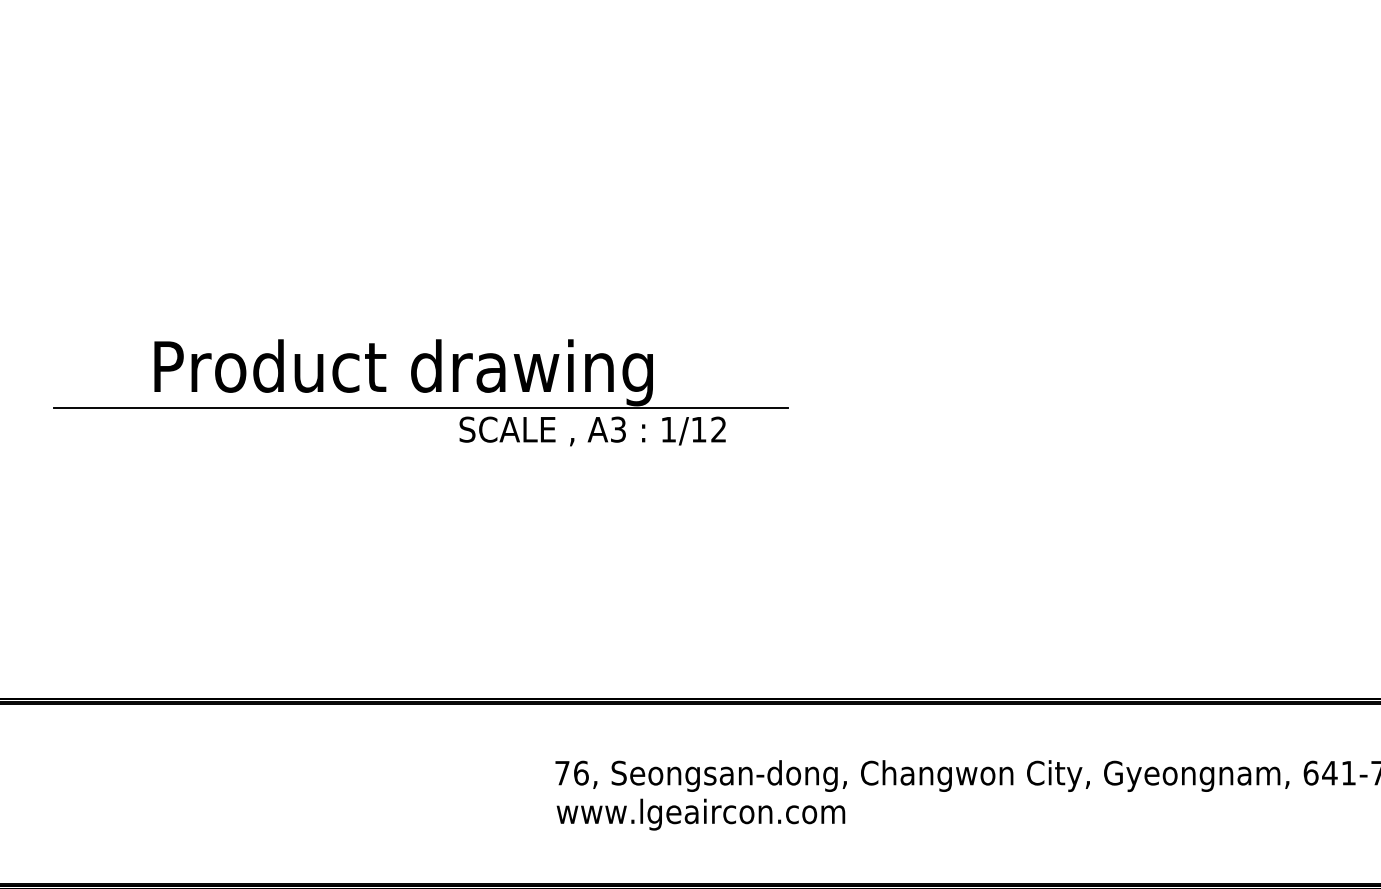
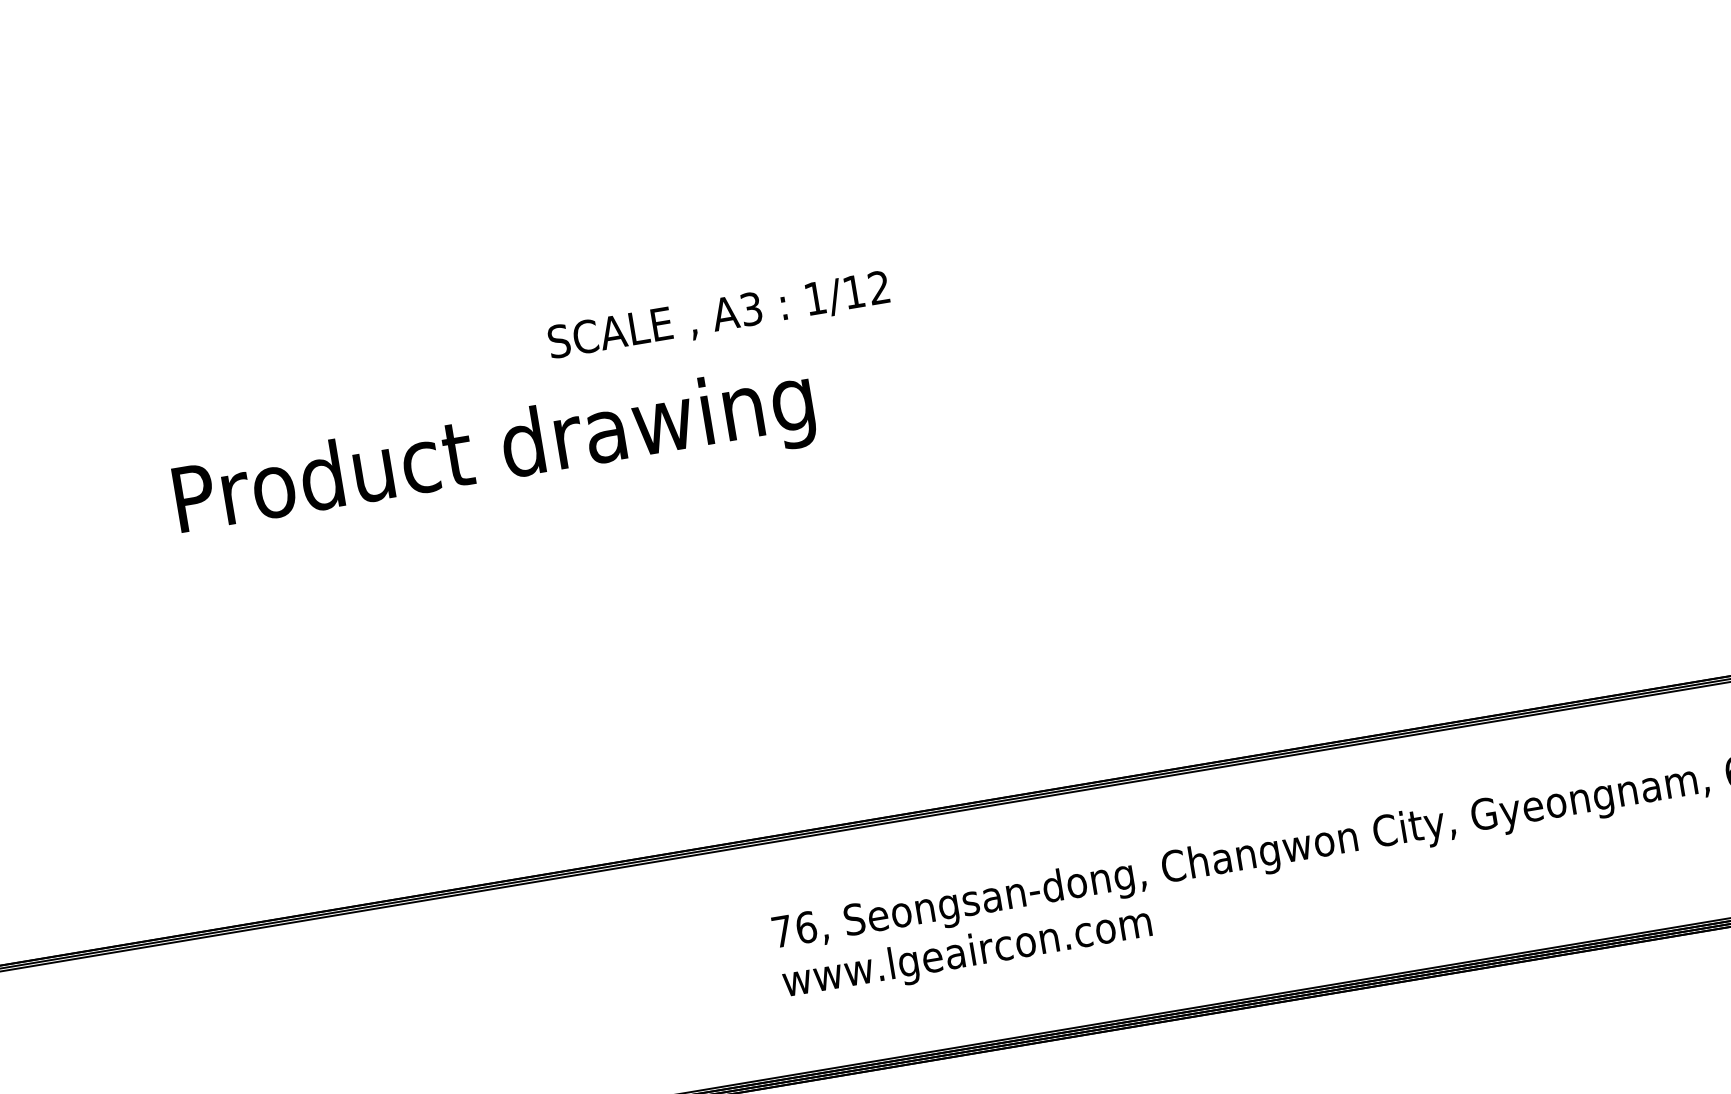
line: (421, 407) -> (524, 495), removed
text: (592, 431) -> (718, 316), moved

